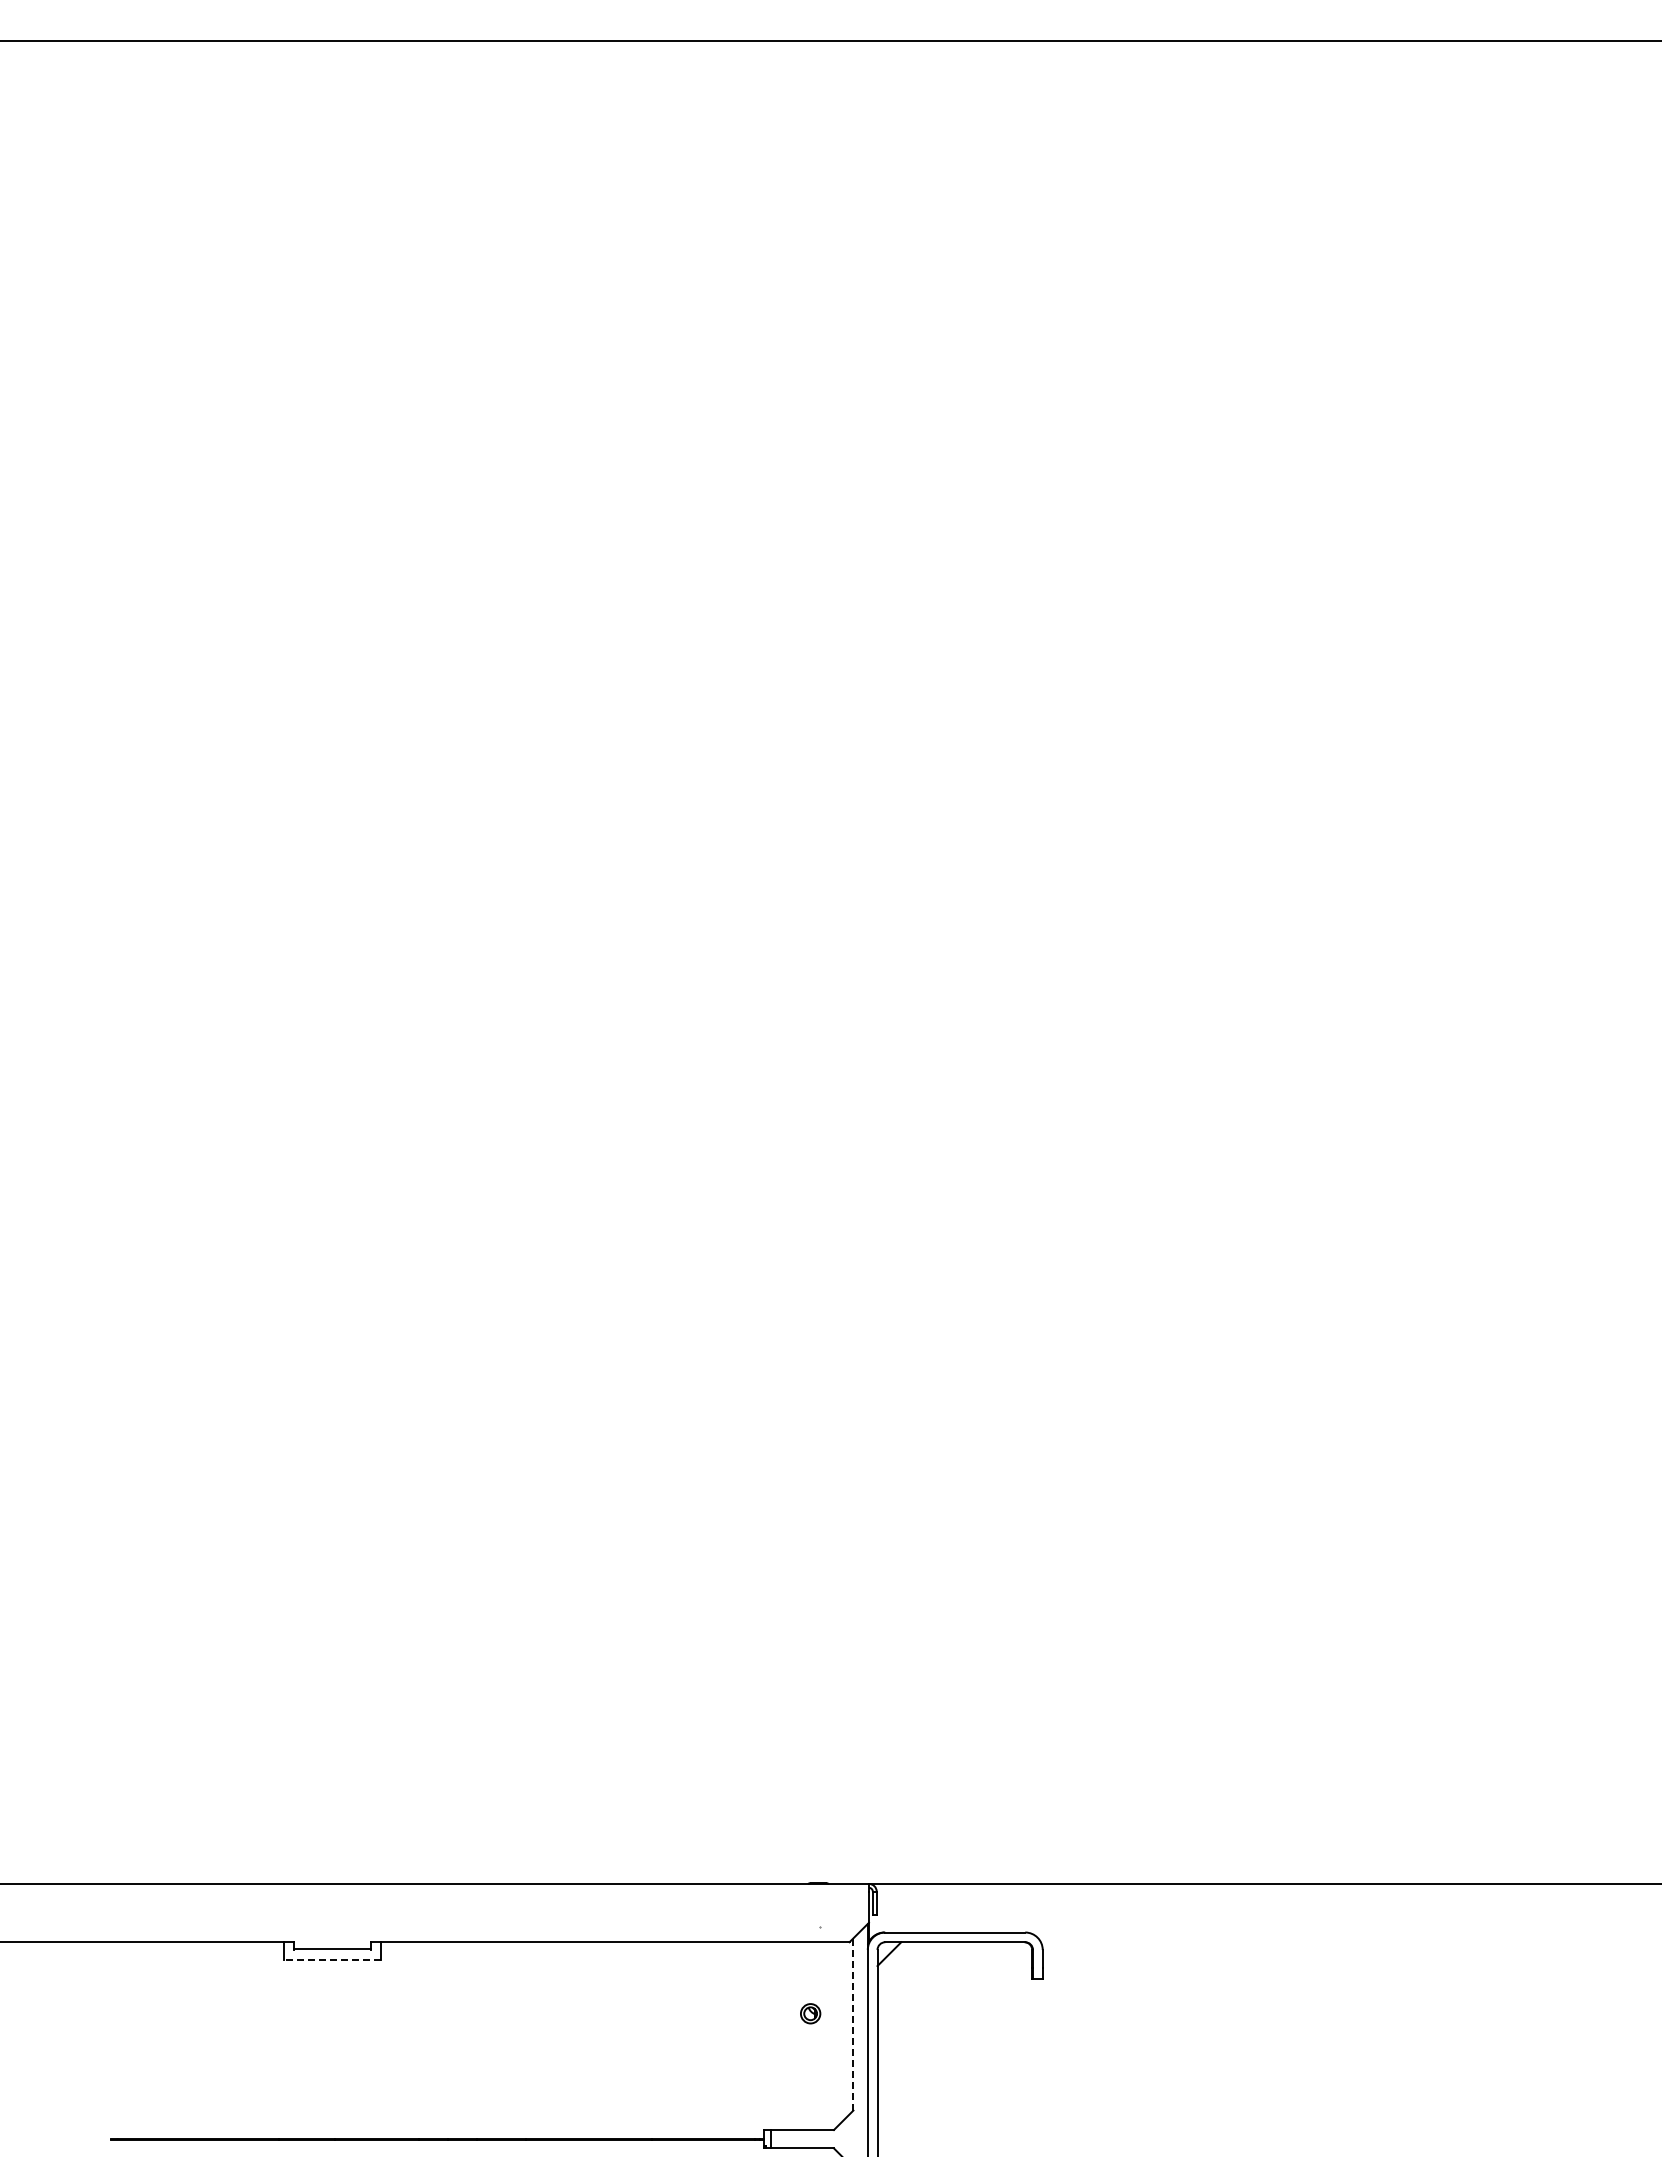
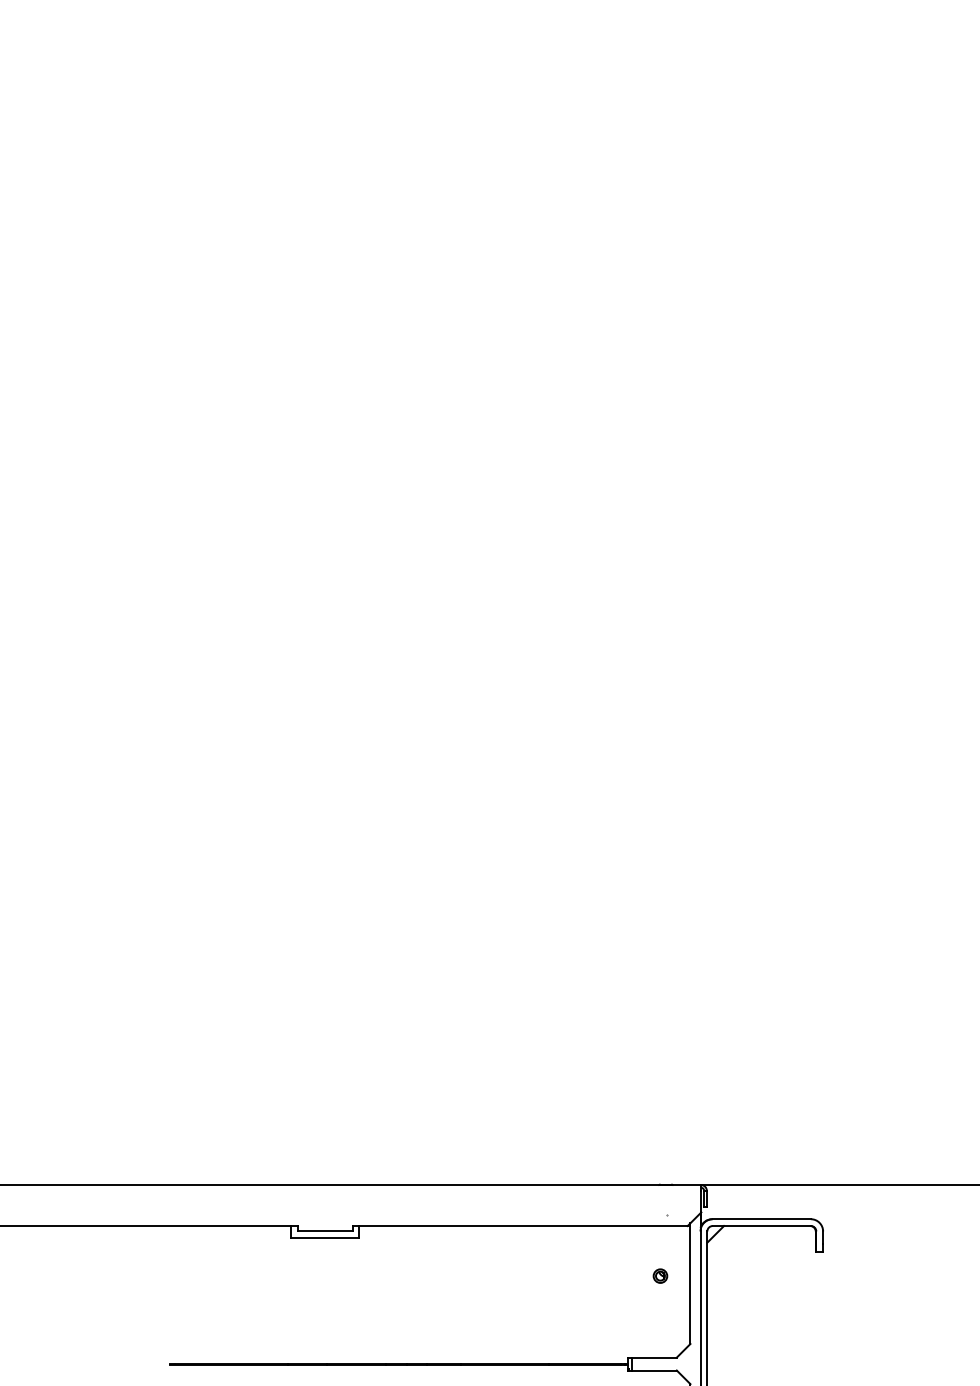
line: (332, 1959) -> (325, 1238), dashed -> solid
line: (853, 2023) -> (690, 1282), dashed -> solid

